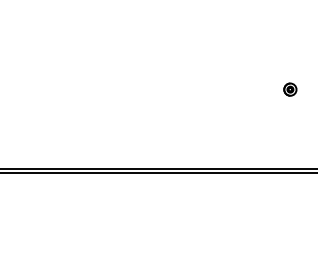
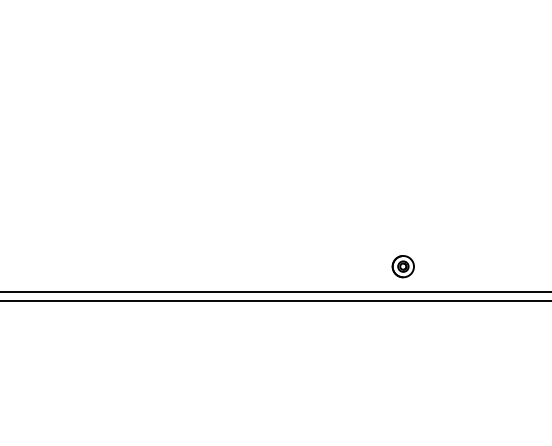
part: (290, 89) -> (403, 266), moved

